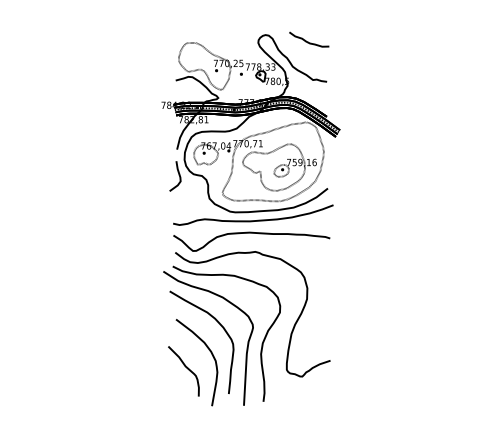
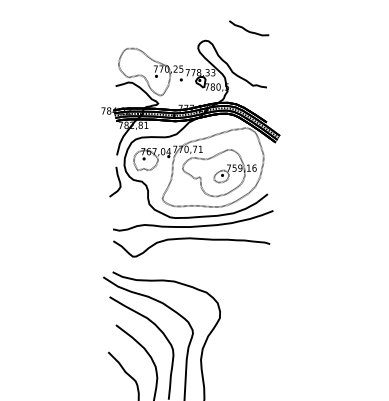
curve: (308, 41) -> (248, 30), moved
curve: (291, 330) -> (231, 336), removed

